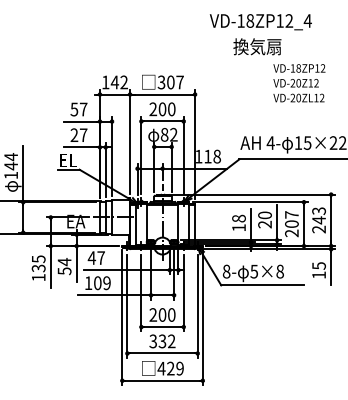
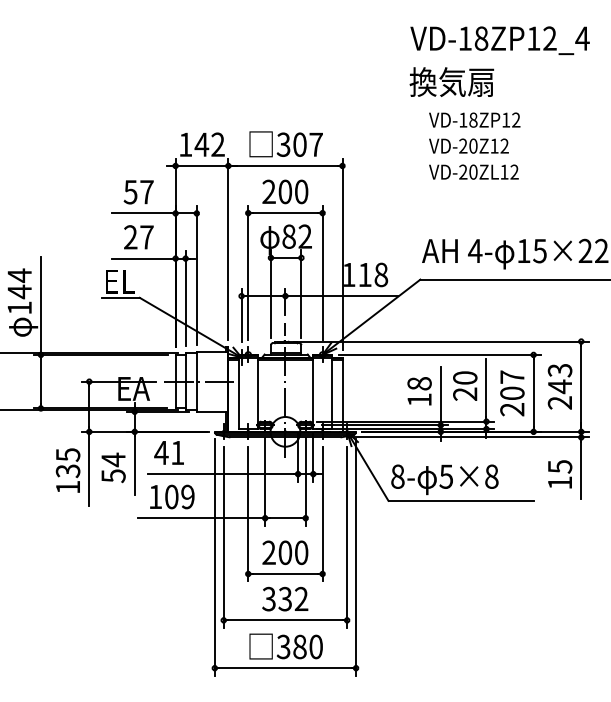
text: (260, 22) -> (499, 41), moved
text: (299, 83) -> (474, 146), moved
text: (100, 257) -> (176, 451), 47 -> 41
text: (170, 368) -> (299, 646), 429 -> 380

